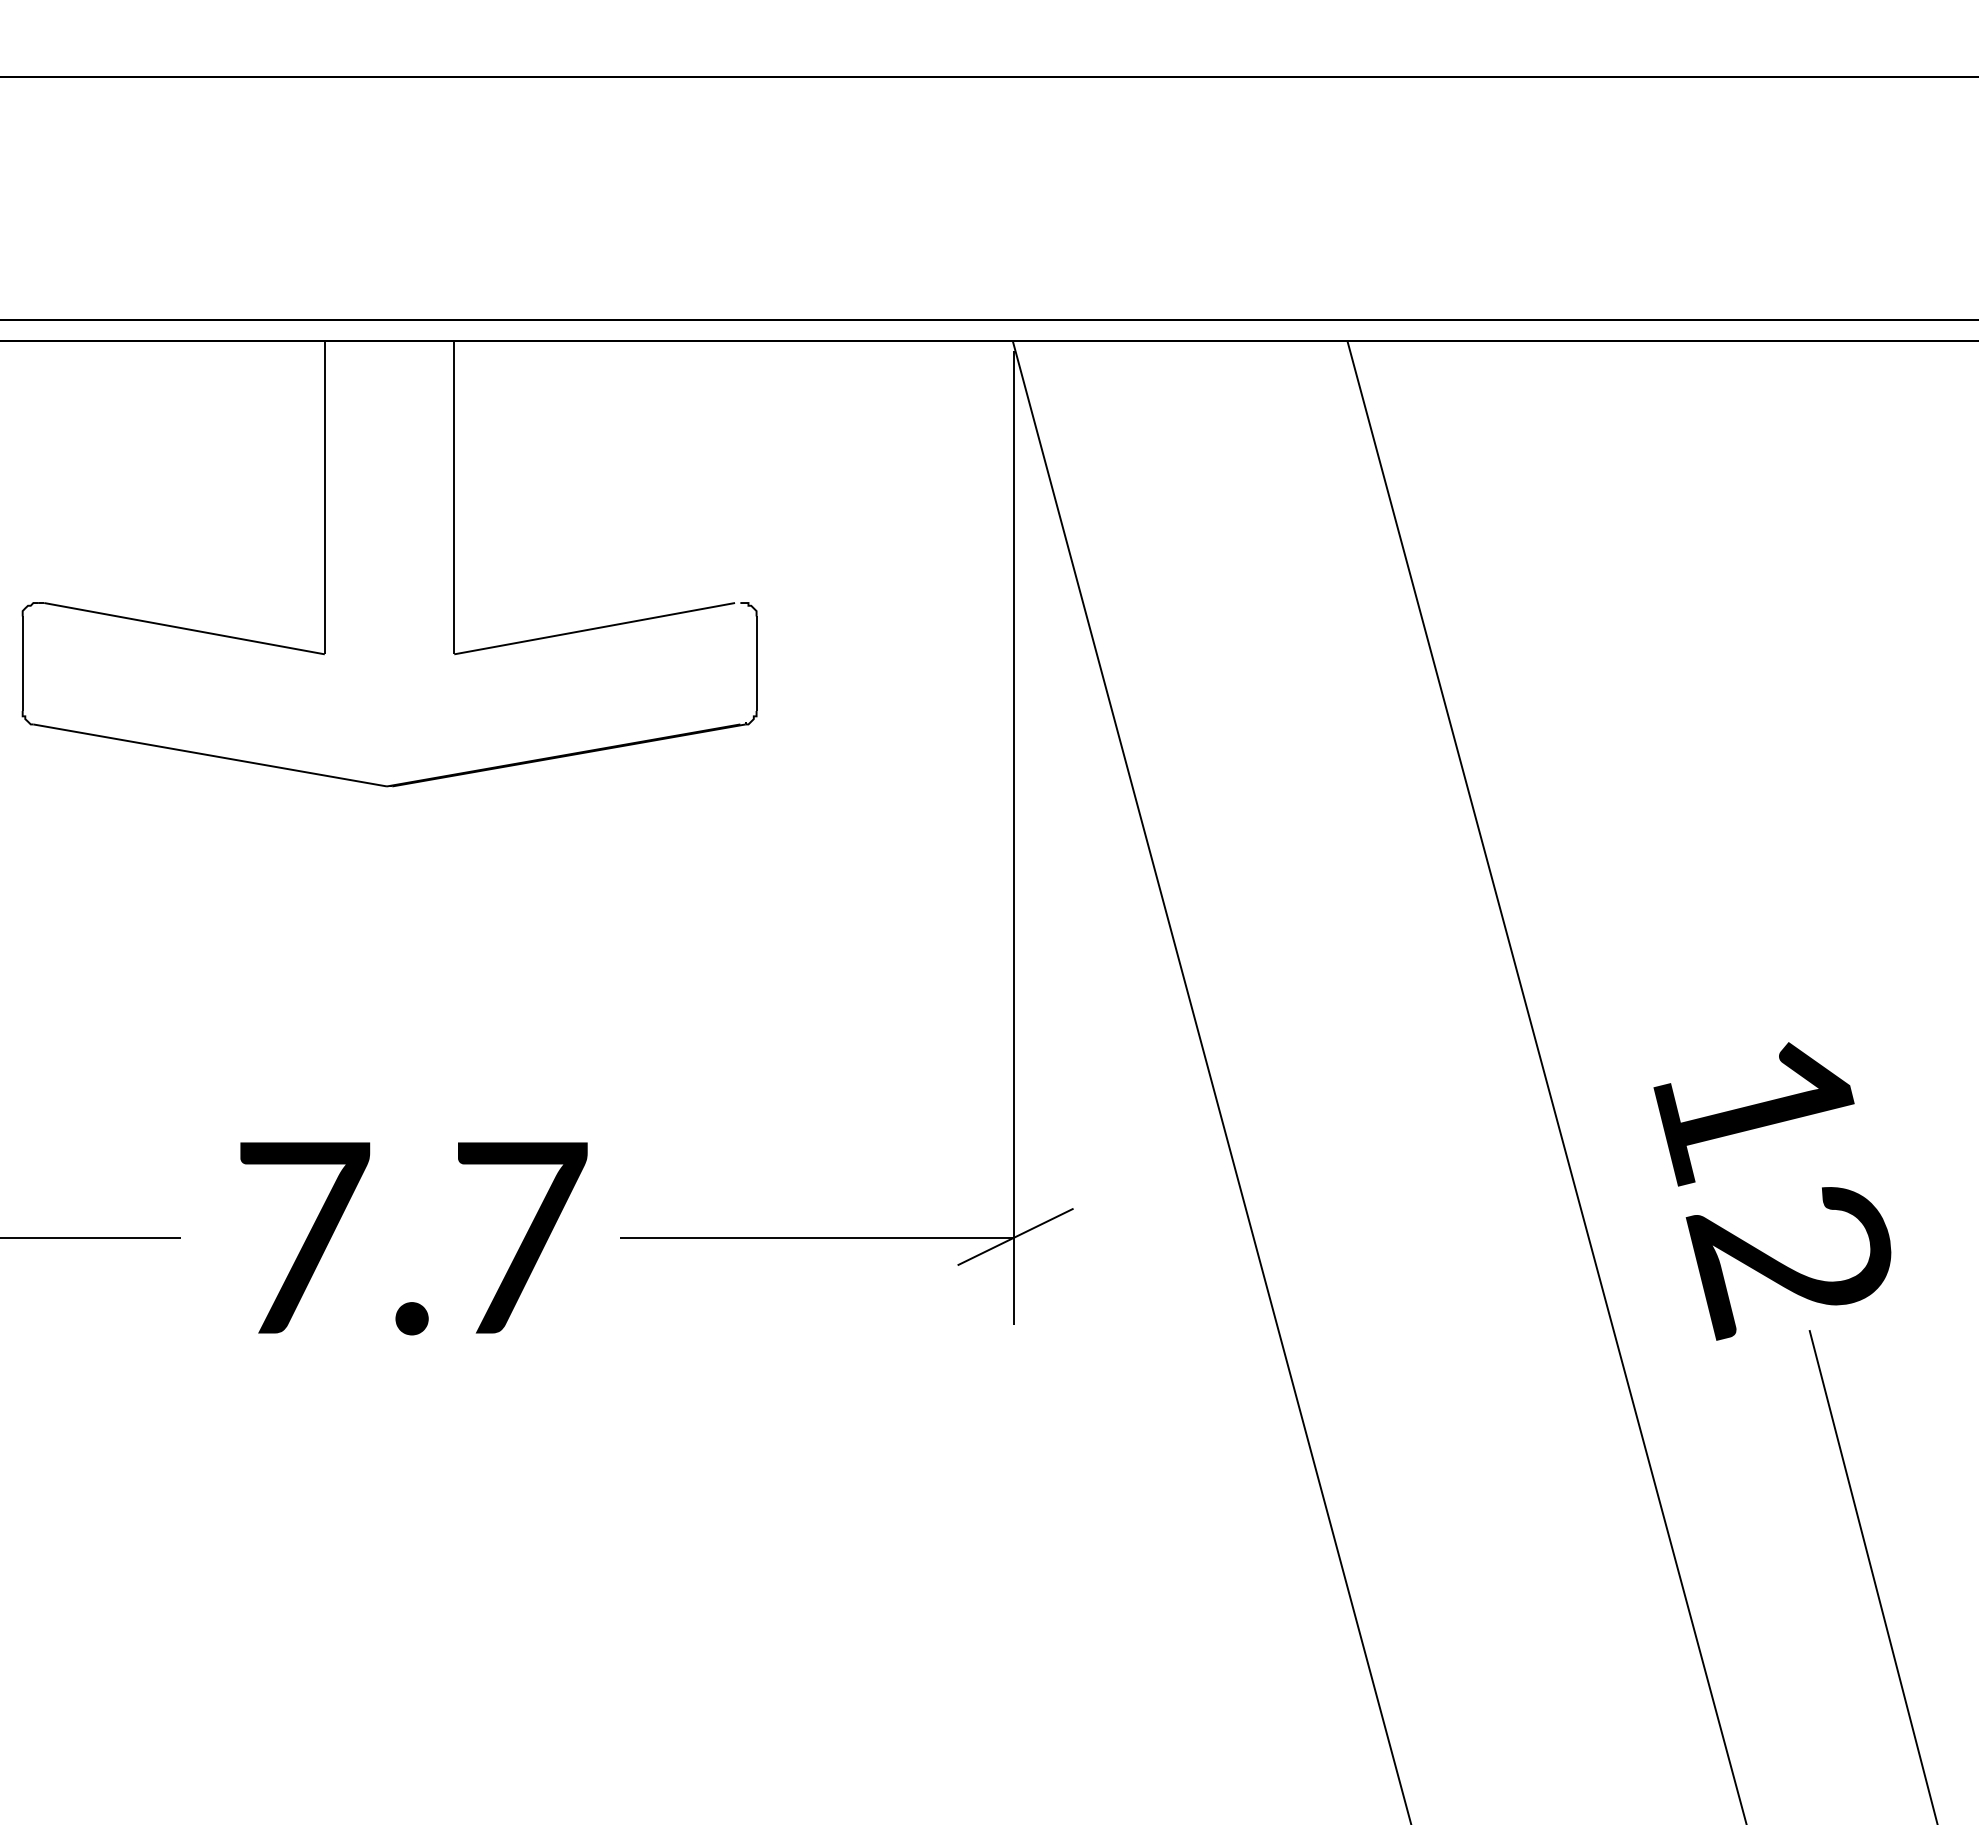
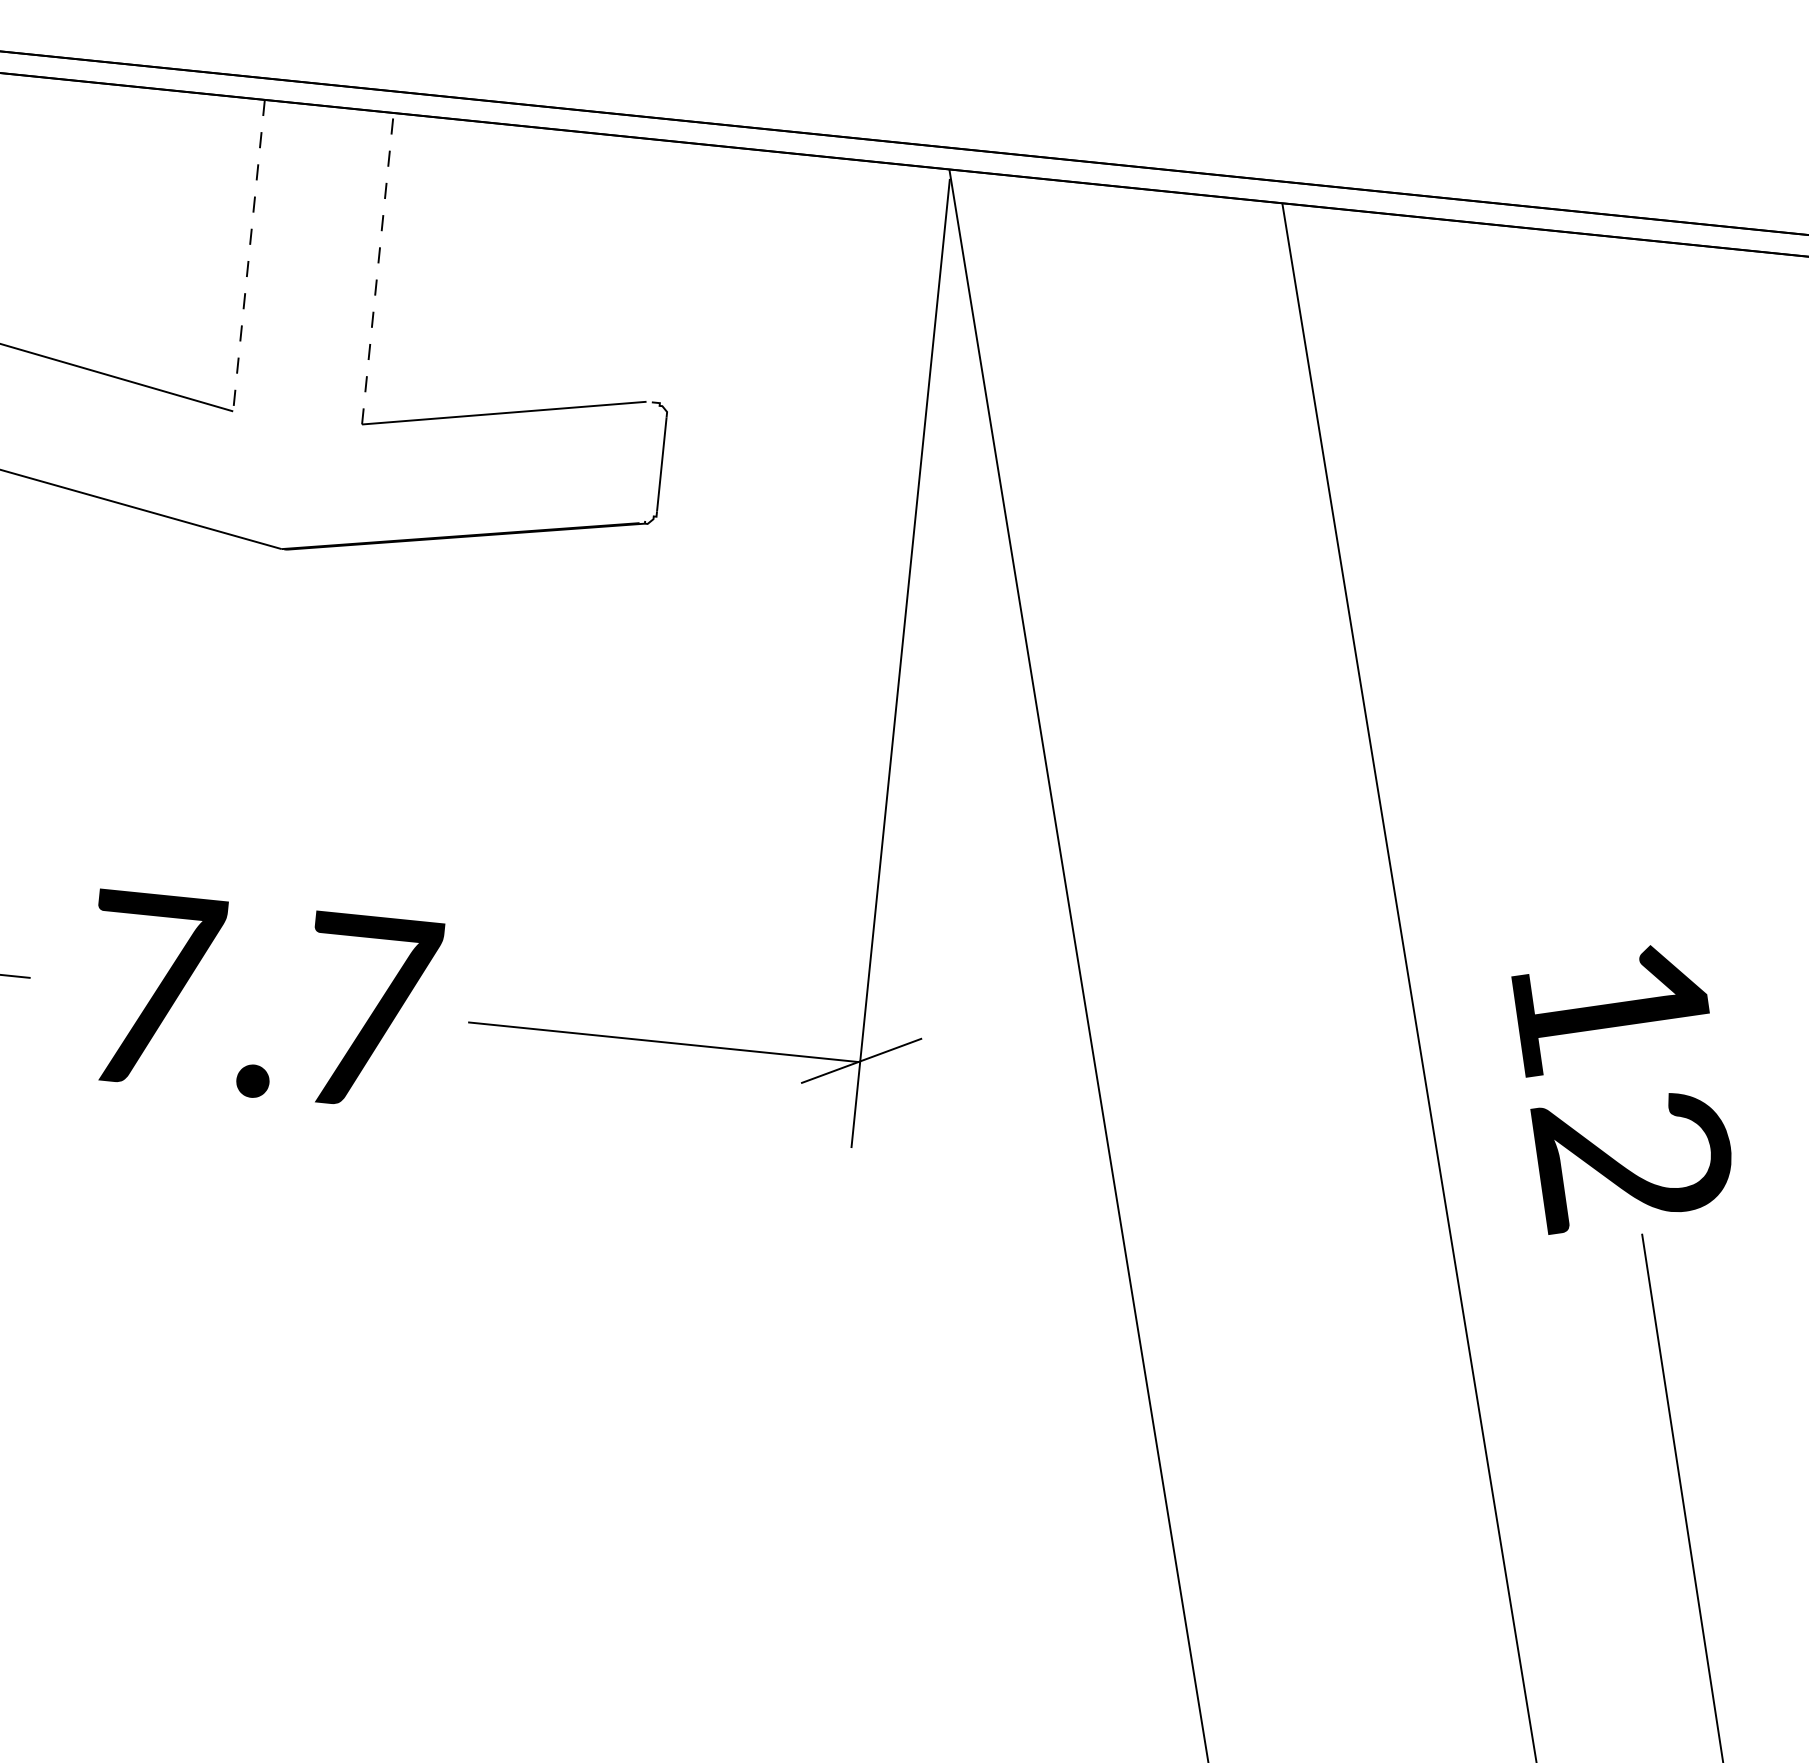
line: (324, 497) -> (248, 255), solid -> dashed
line: (454, 497) -> (378, 268), solid -> dashed

